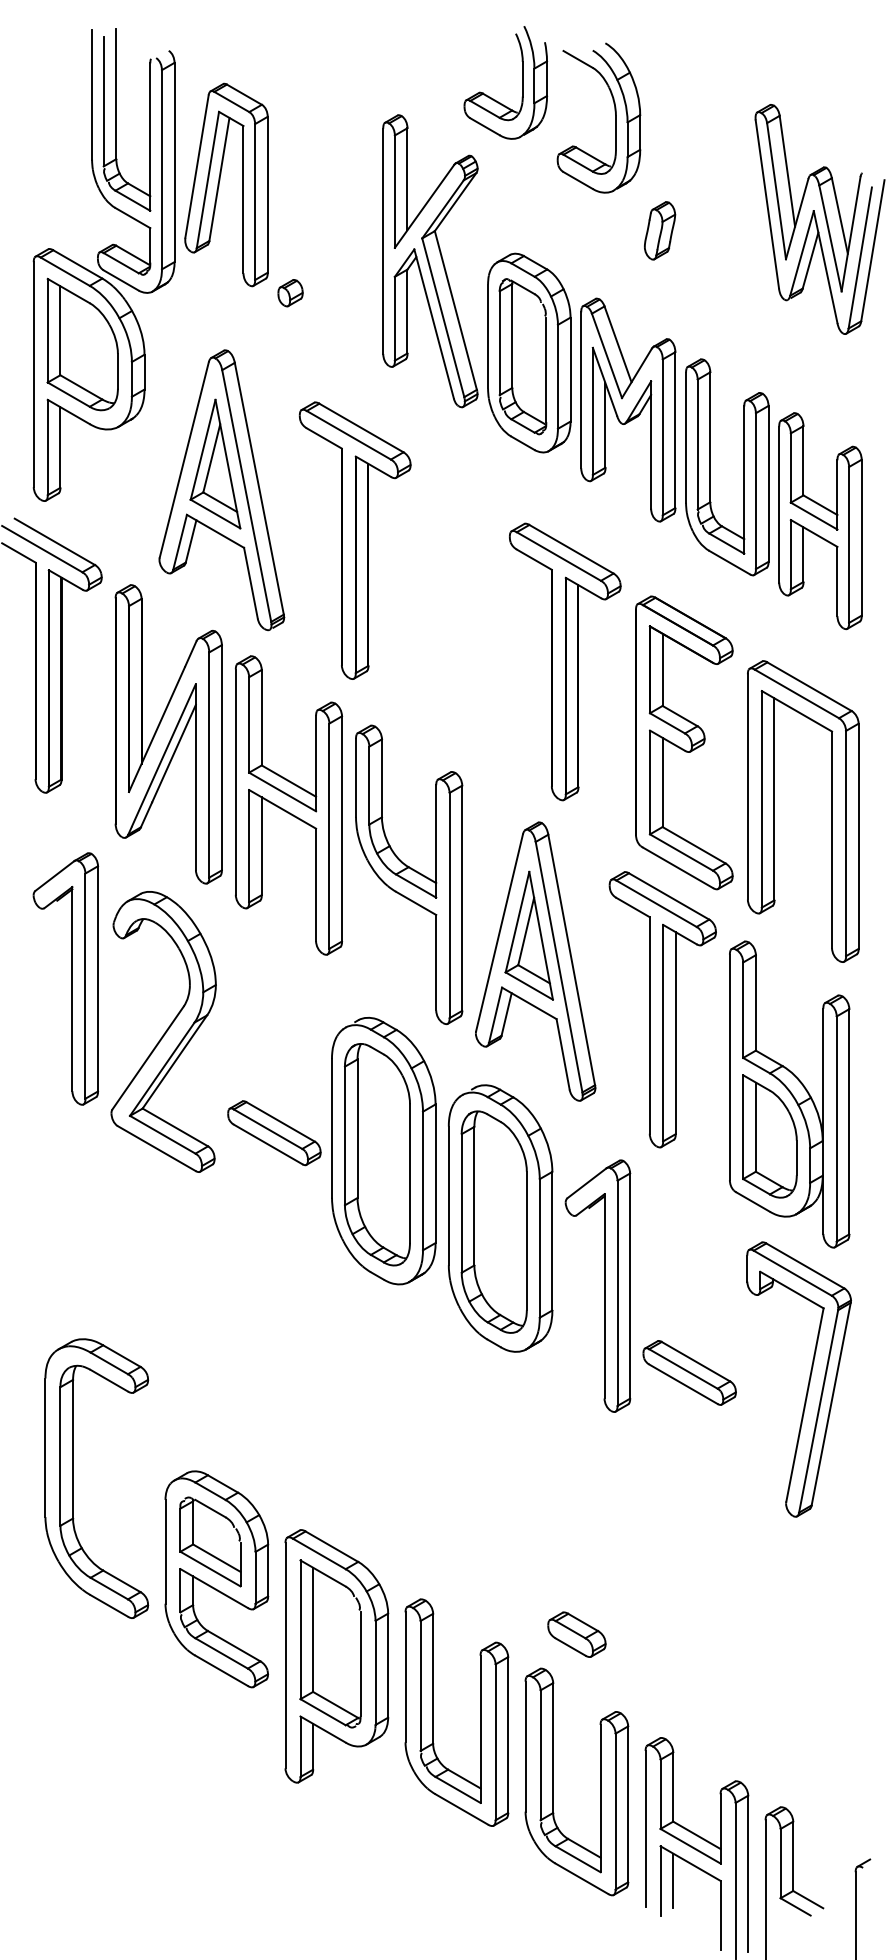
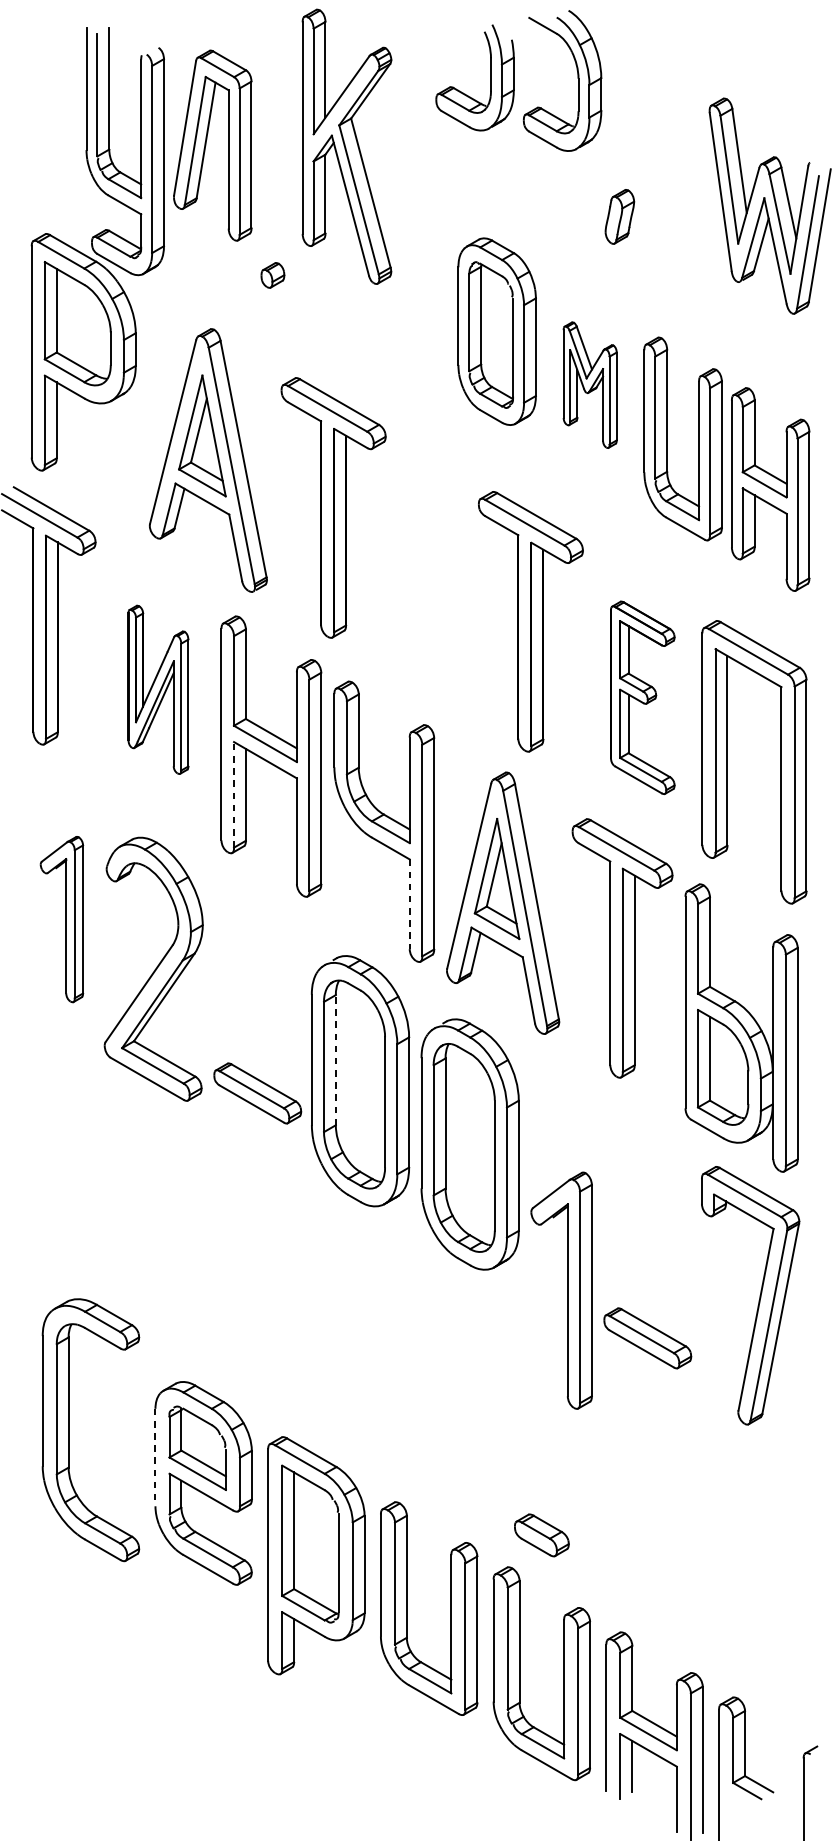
part: (615, 117) -> (578, 80), moved
part: (219, 184) -> (206, 145), moved
part: (430, 261) -> (347, 147), moved
part: (628, 409) -> (590, 384), size x0.6
part: (168, 734) -> (158, 689), size x0.6
part: (684, 742) -> (642, 697), size x0.7
line: (249, 845) -> (234, 794), solid -> dashed
line: (436, 962) -> (409, 904), solid -> dashed
part: (65, 978) -> (61, 919), size x0.7
line: (357, 1128) -> (335, 1059), solid -> dashed
part: (274, 1133) -> (257, 1093), moved
part: (604, 1285) -> (567, 1290), moved
part: (689, 1372) -> (647, 1337), moved
part: (73, 1478) -> (69, 1430), moved
line: (165, 1551) -> (155, 1457), solid -> dashed

